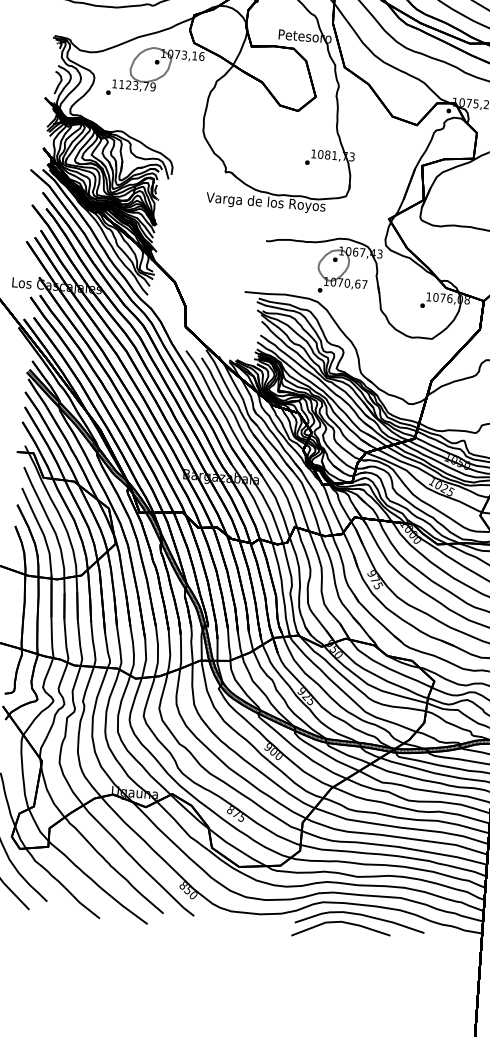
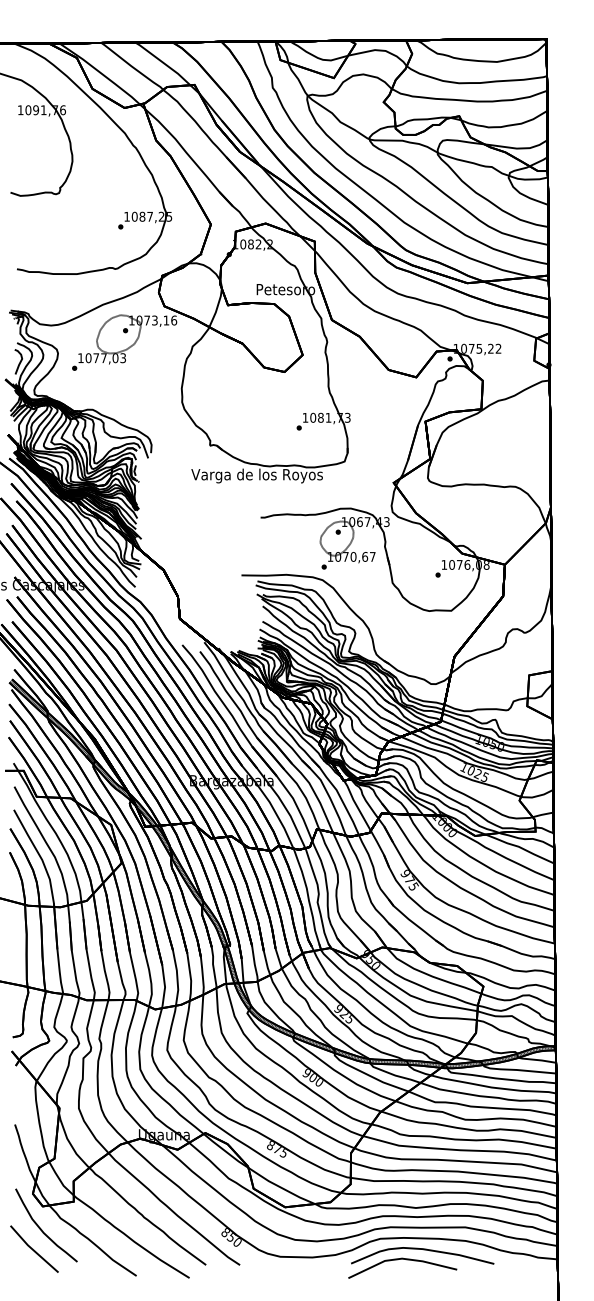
text: (137, 85) -> (105, 358), 1123,79 -> 1077,03

